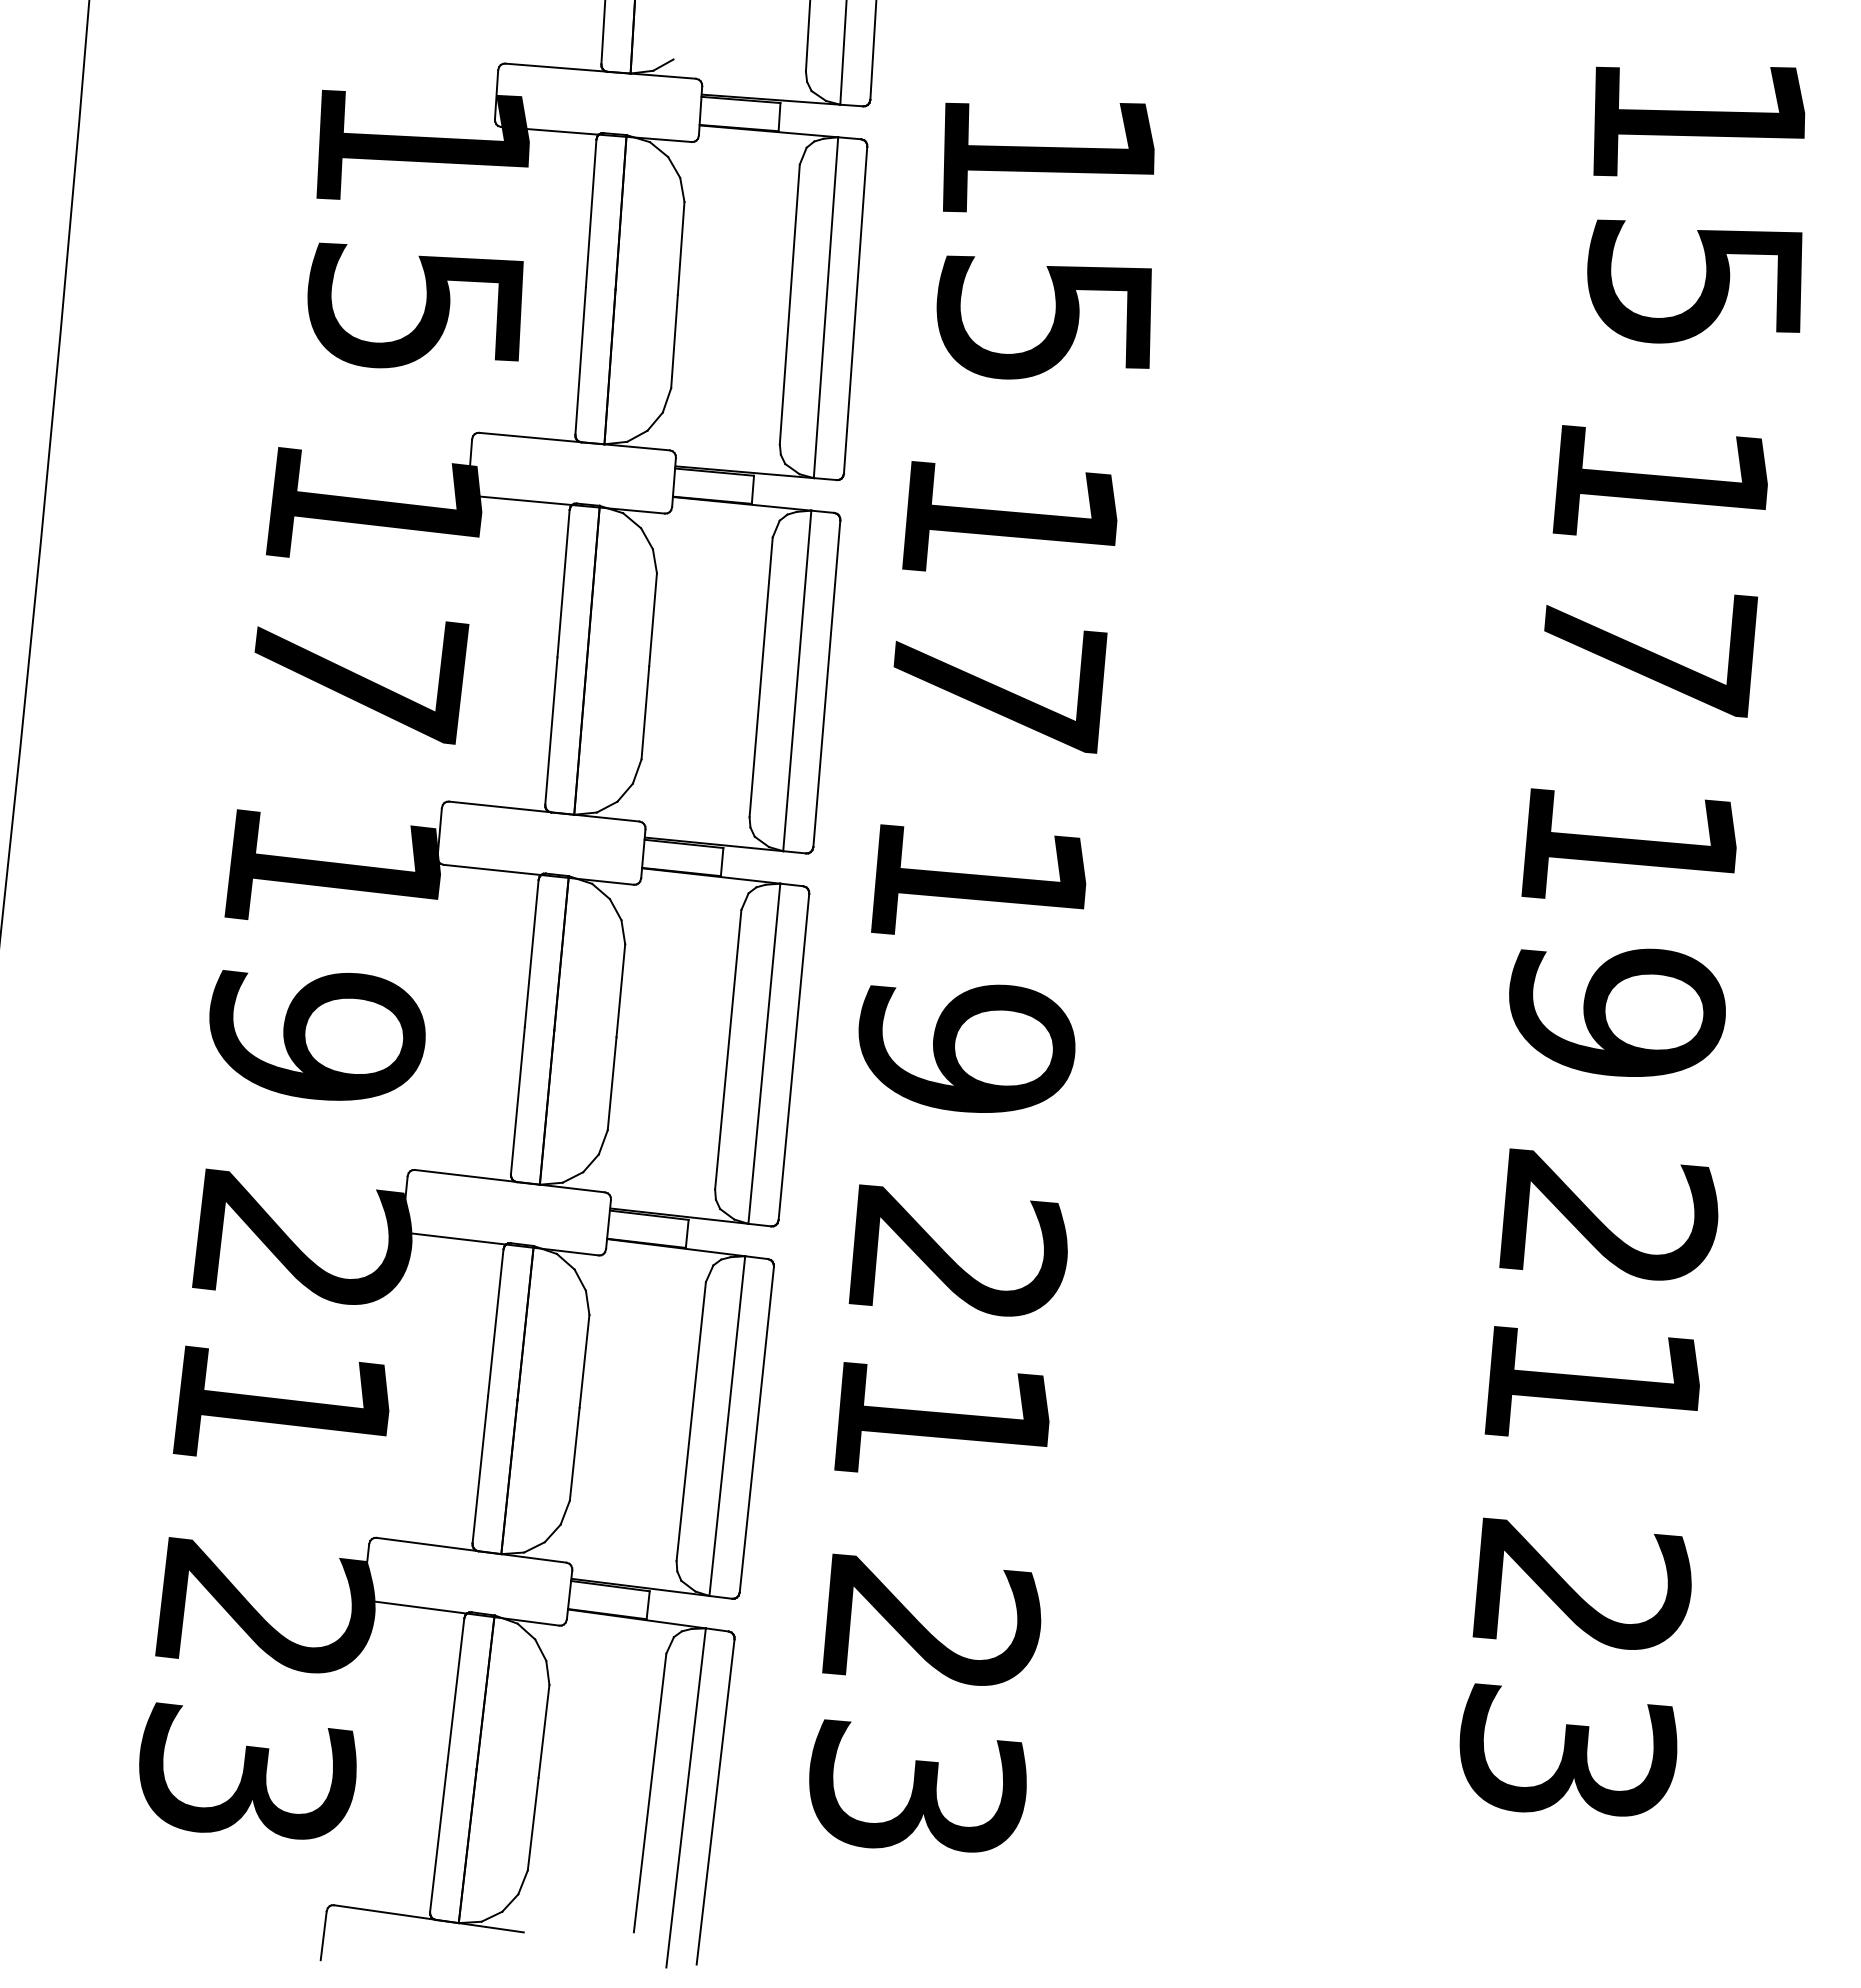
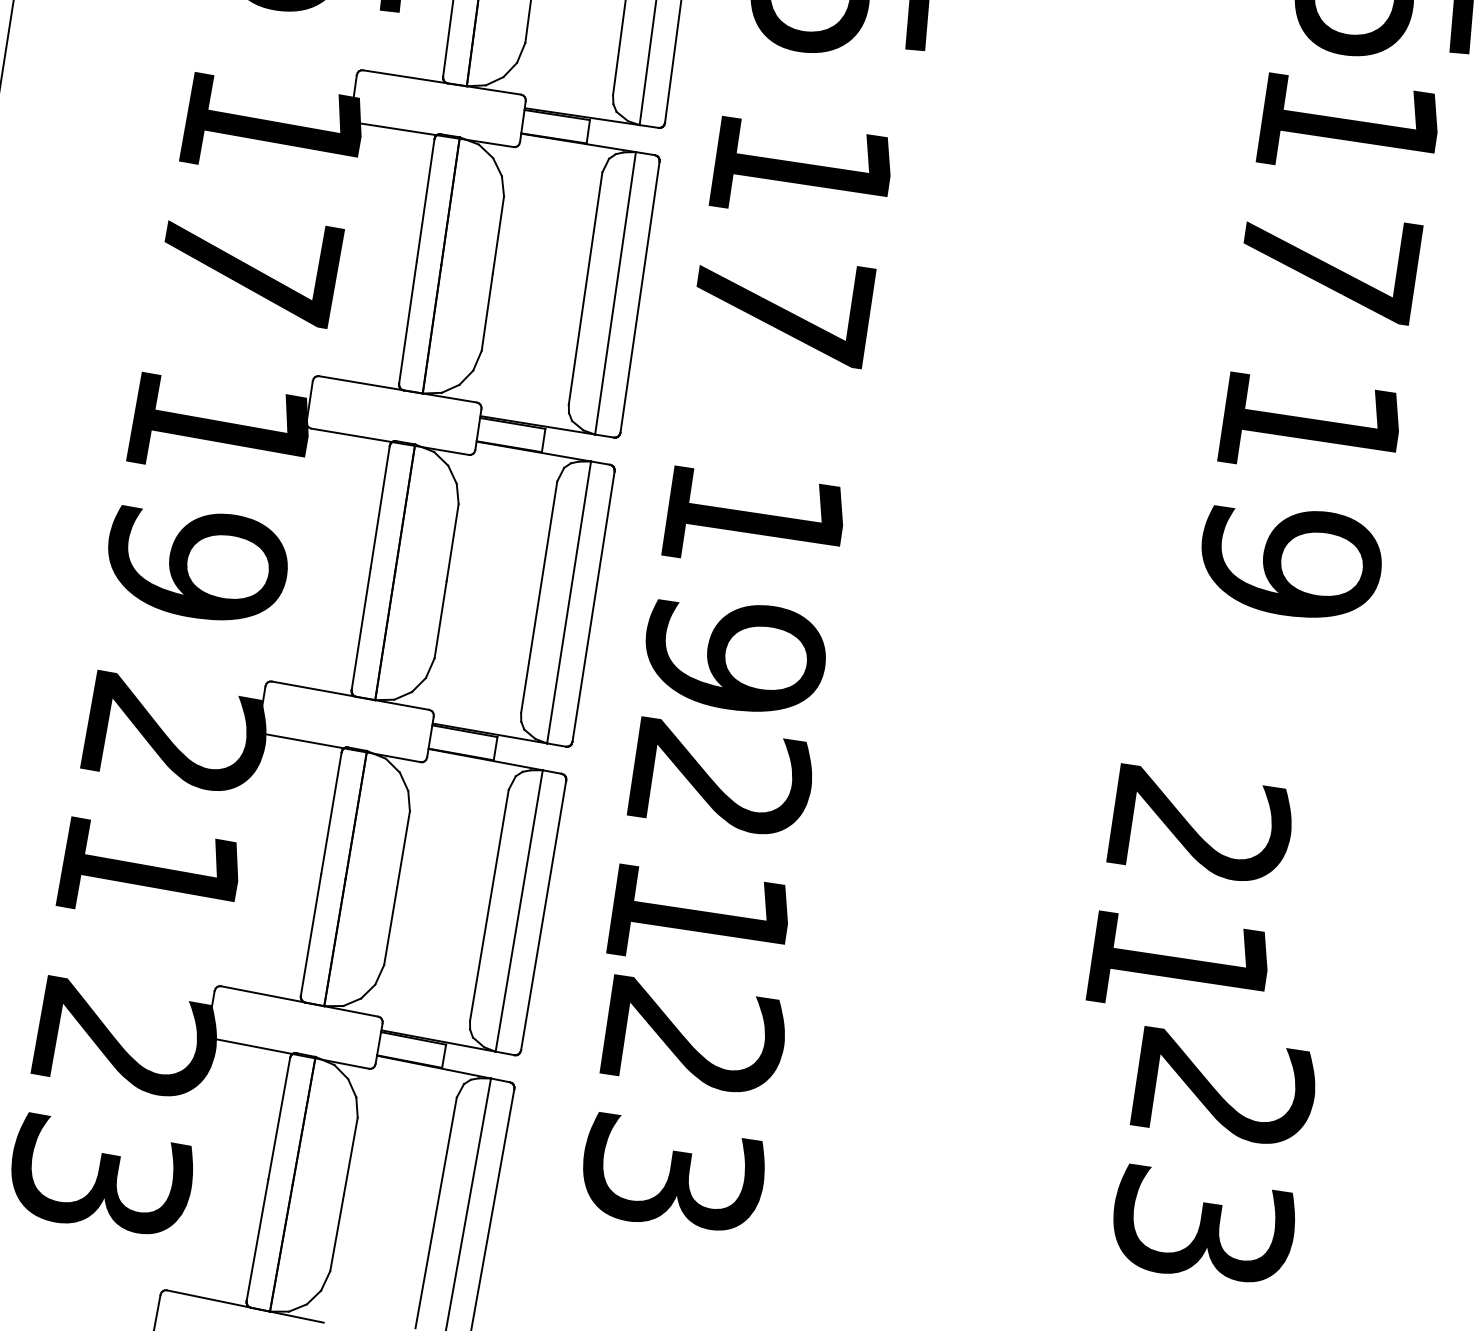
text: (1655, 571) -> (1339, 199), moved
text: (1622, 932) -> (1299, 496), moved
text: (972, 968) -> (743, 590), moved
text: (1601, 1292) -> (1190, 887), moved
text: (925, 1702) -> (684, 1102), moved

